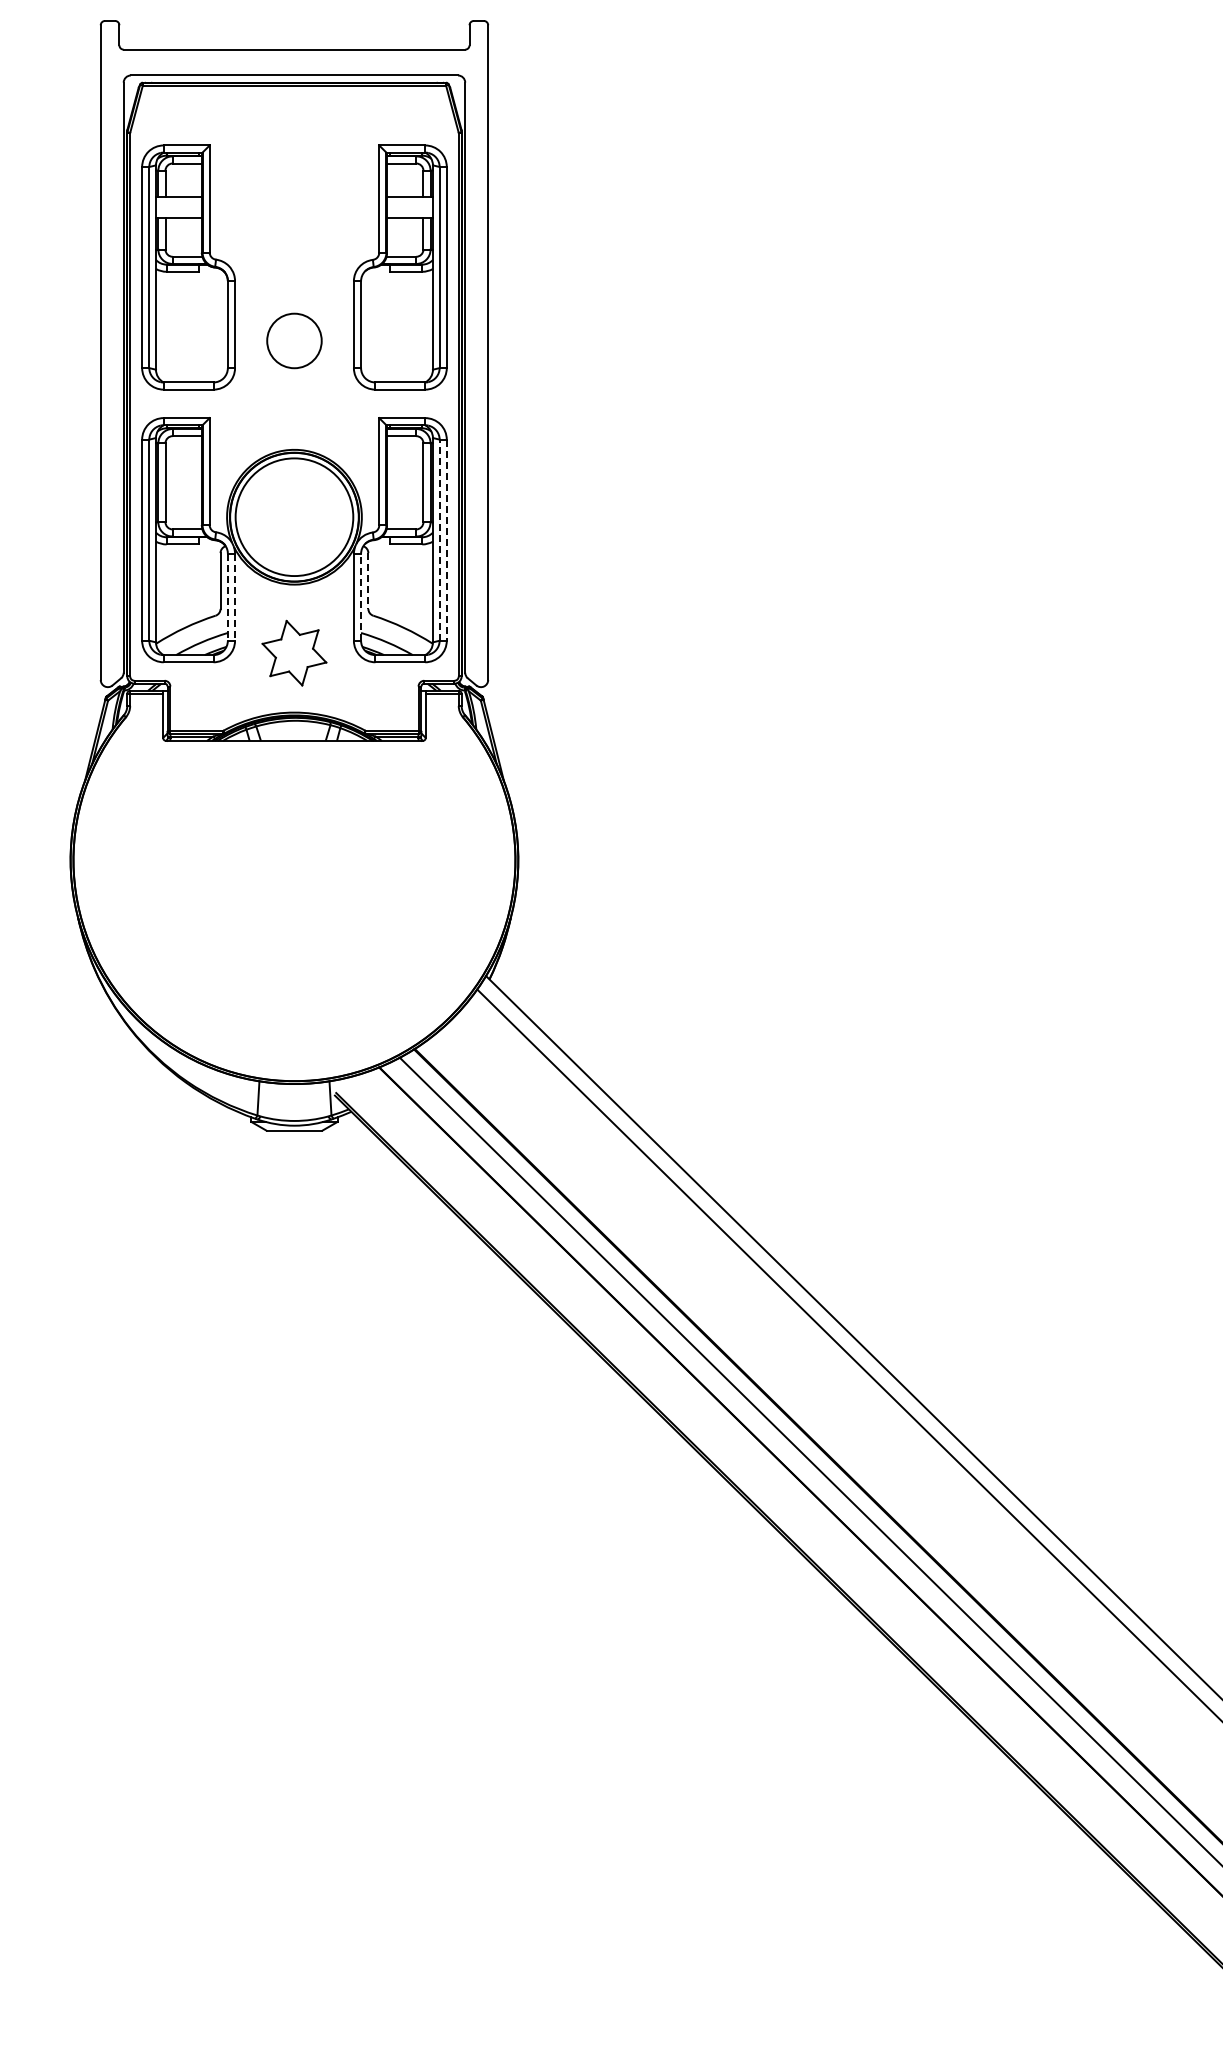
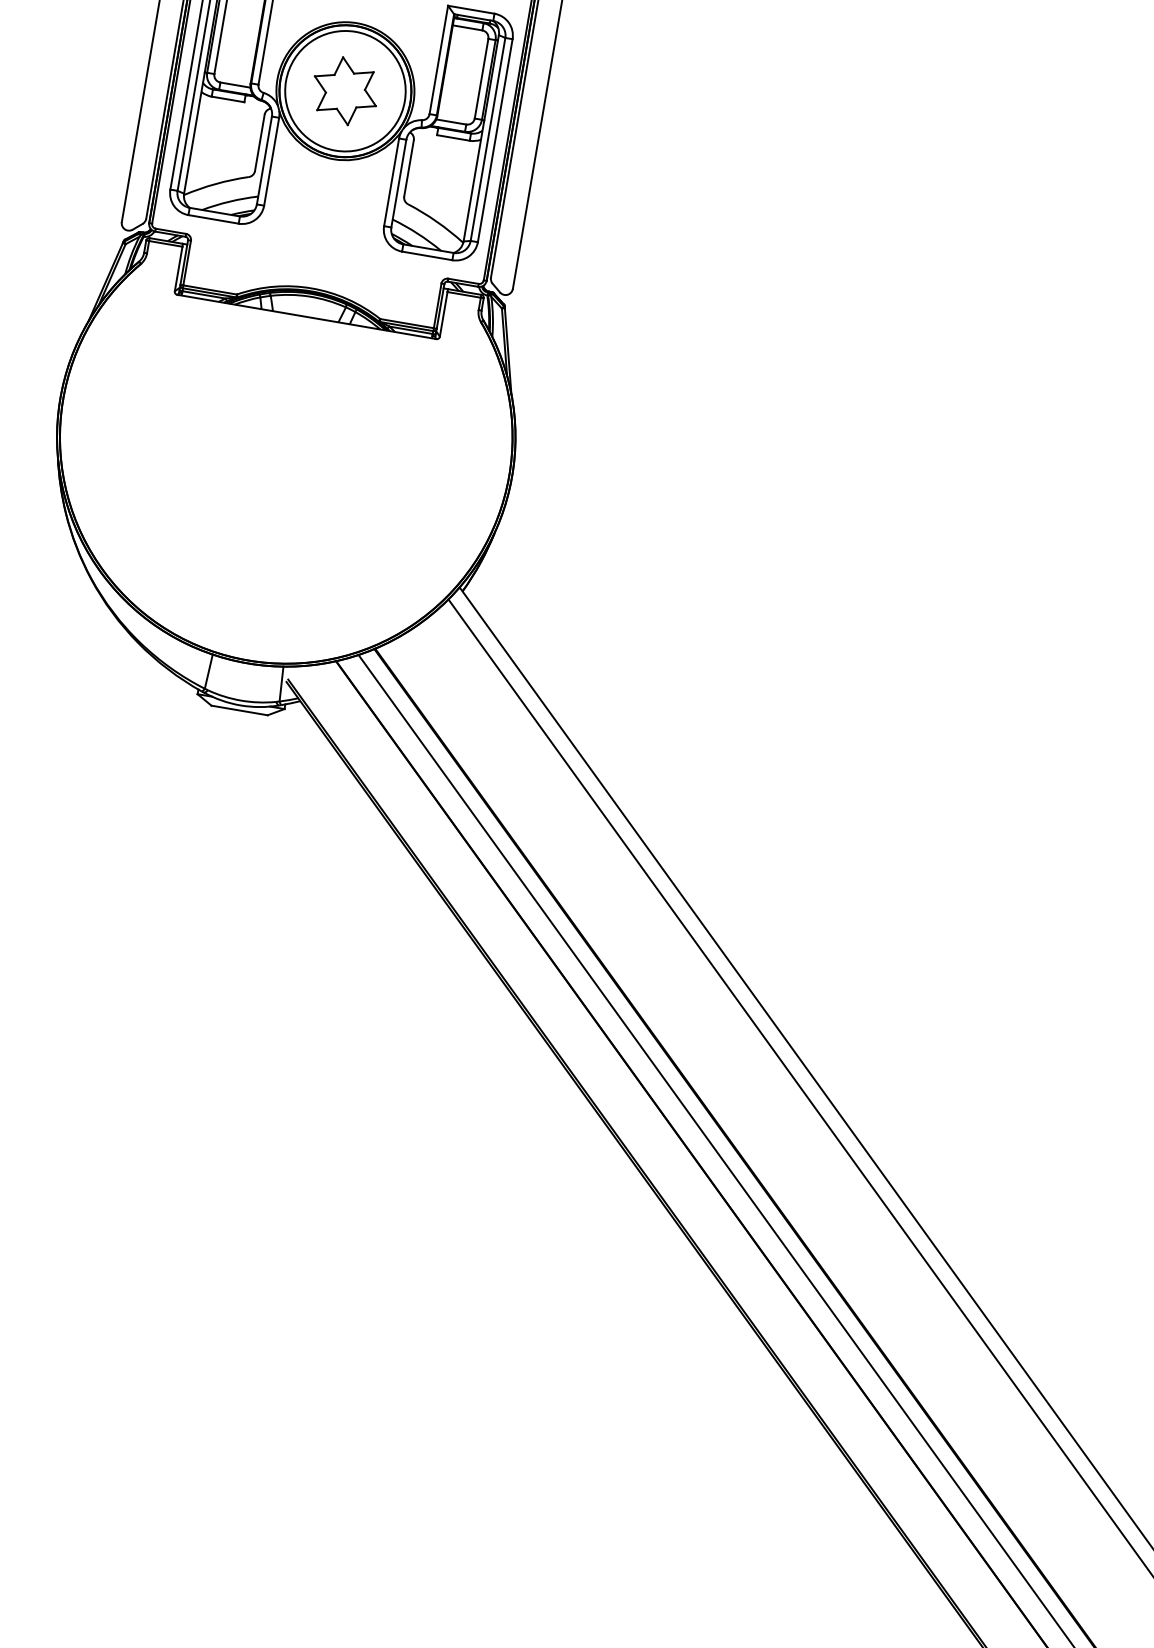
line: (439, 540) -> (487, 139), dashed -> solid
line: (446, 540) -> (494, 140), dashed -> solid
line: (368, 581) -> (409, 168), dashed -> solid
line: (361, 596) -> (399, 182), dashed -> solid
line: (227, 597) -> (264, 160), dashed -> solid
line: (235, 597) -> (272, 162), dashed -> solid
part: (294, 652) -> (345, 90), moved

